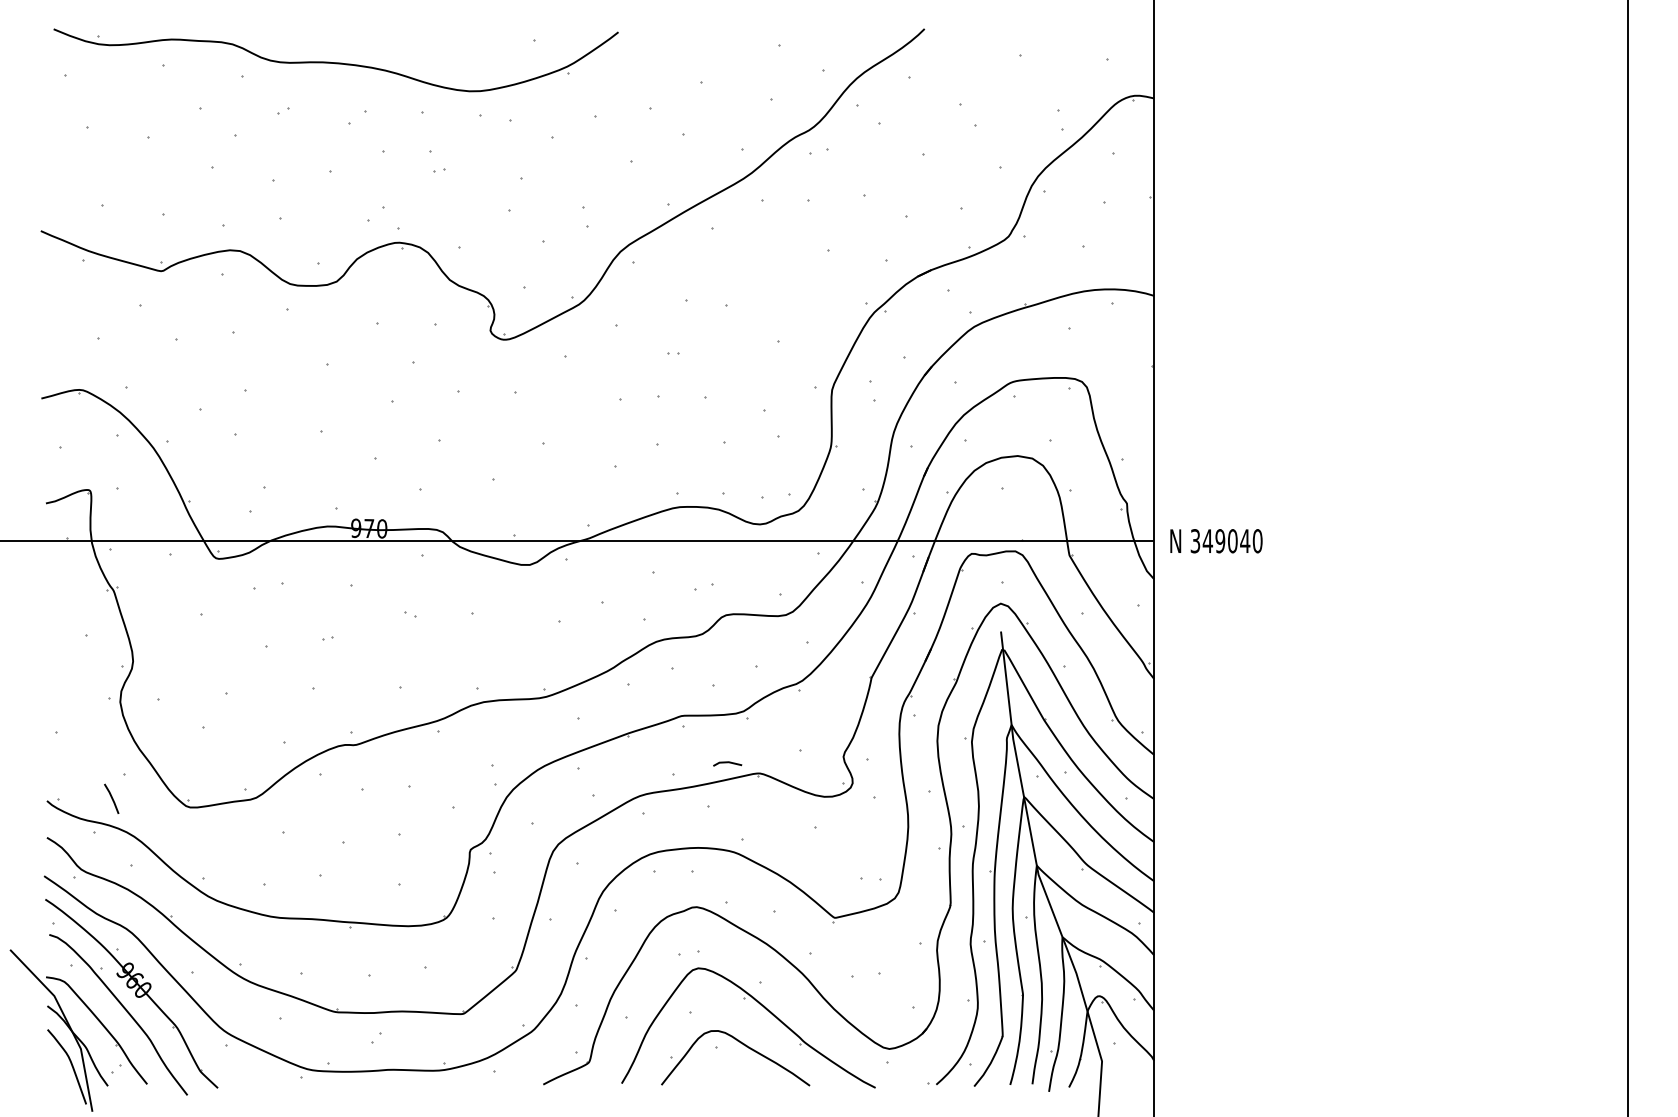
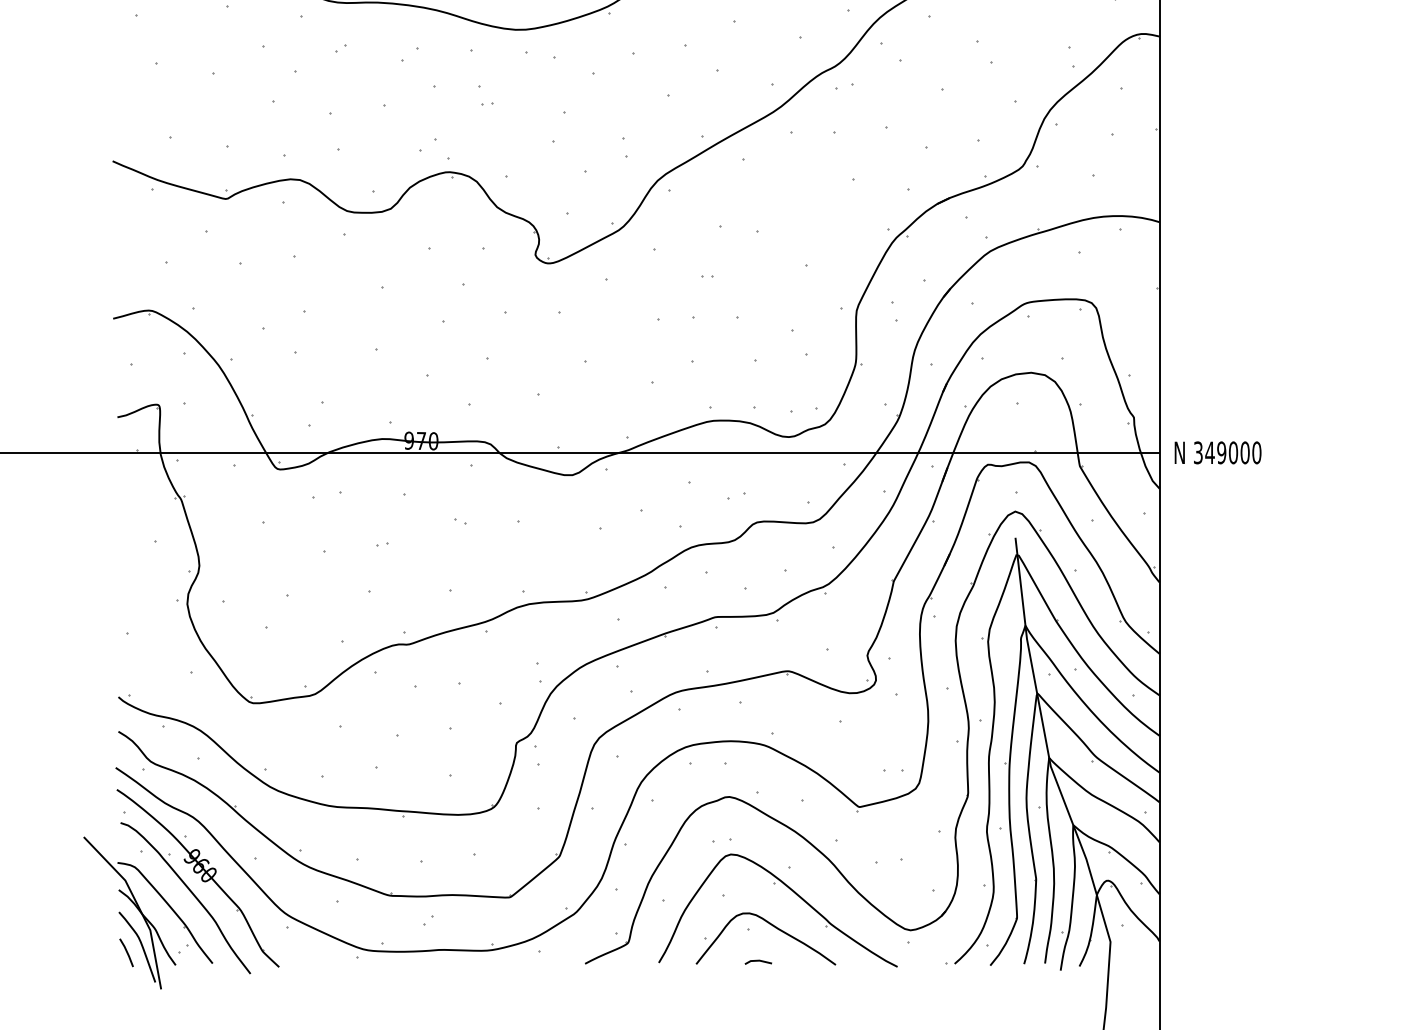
text: (1245, 541) -> (1245, 453), 349040 -> 349000
line: (727, 763) -> (758, 961), moved
line: (111, 798) -> (126, 952), moved

